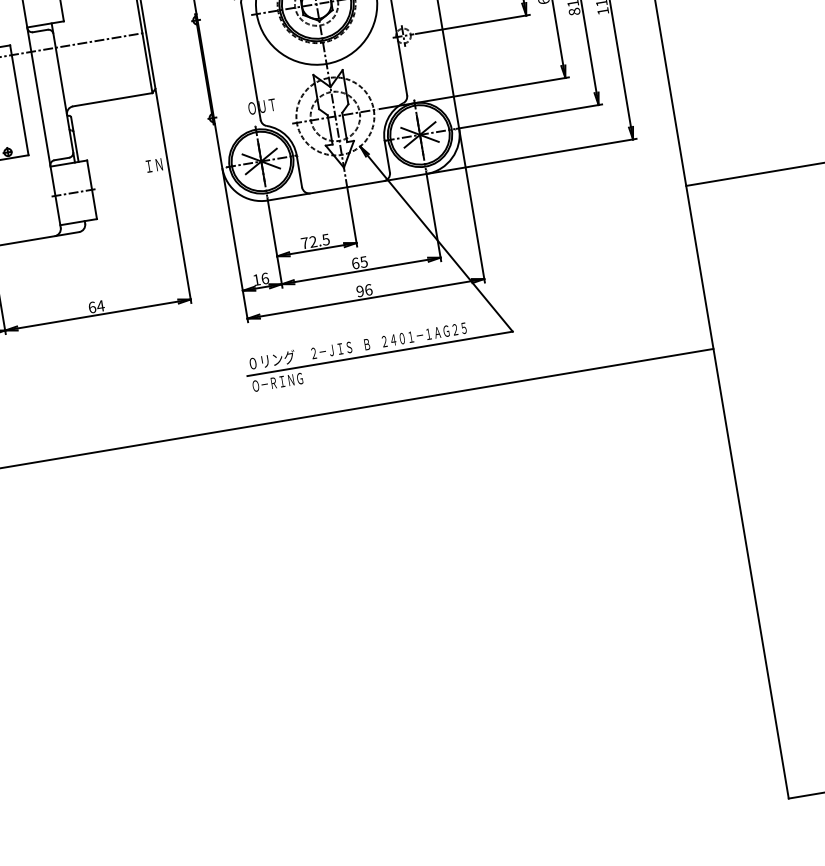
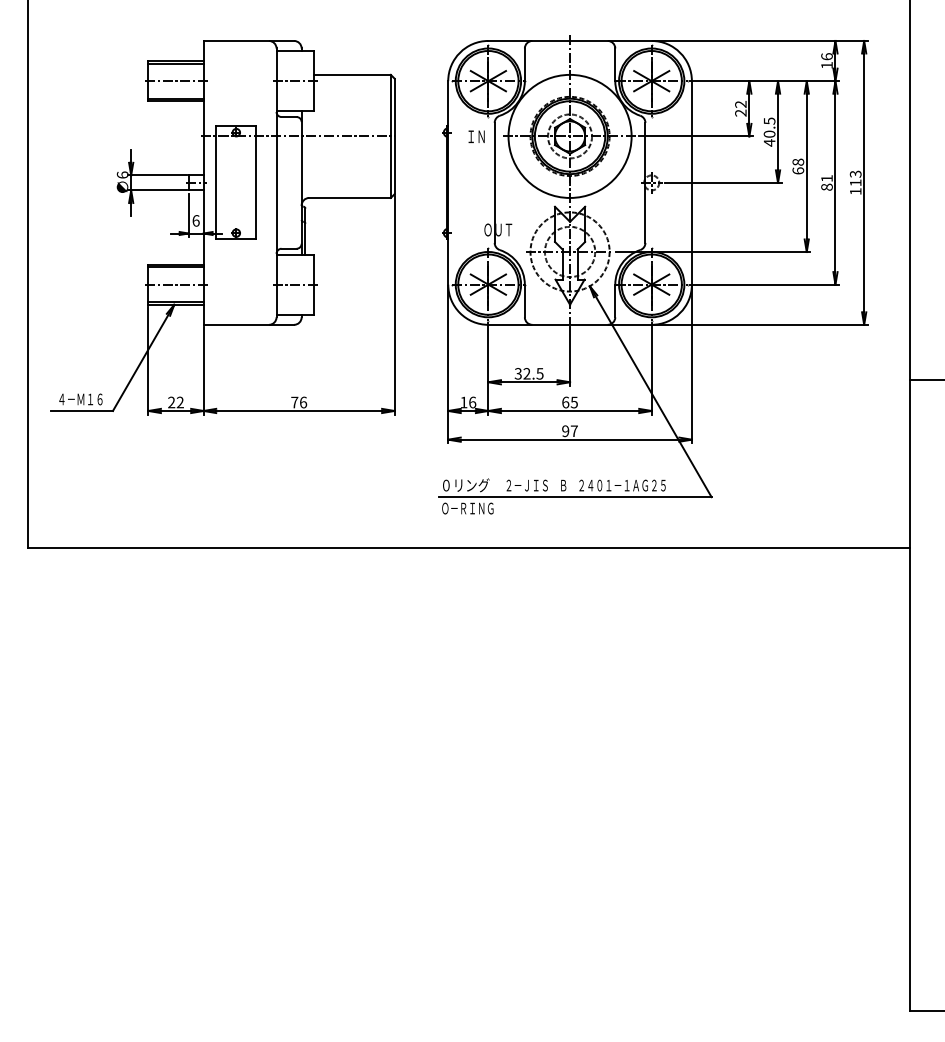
text: (154, 165) -> (476, 136), moved
text: (304, 243) -> (517, 373), 72.5 -> 32.5
text: (367, 290) -> (573, 431), 96 -> 97
text: (96, 306) -> (299, 402), 64 -> 76

